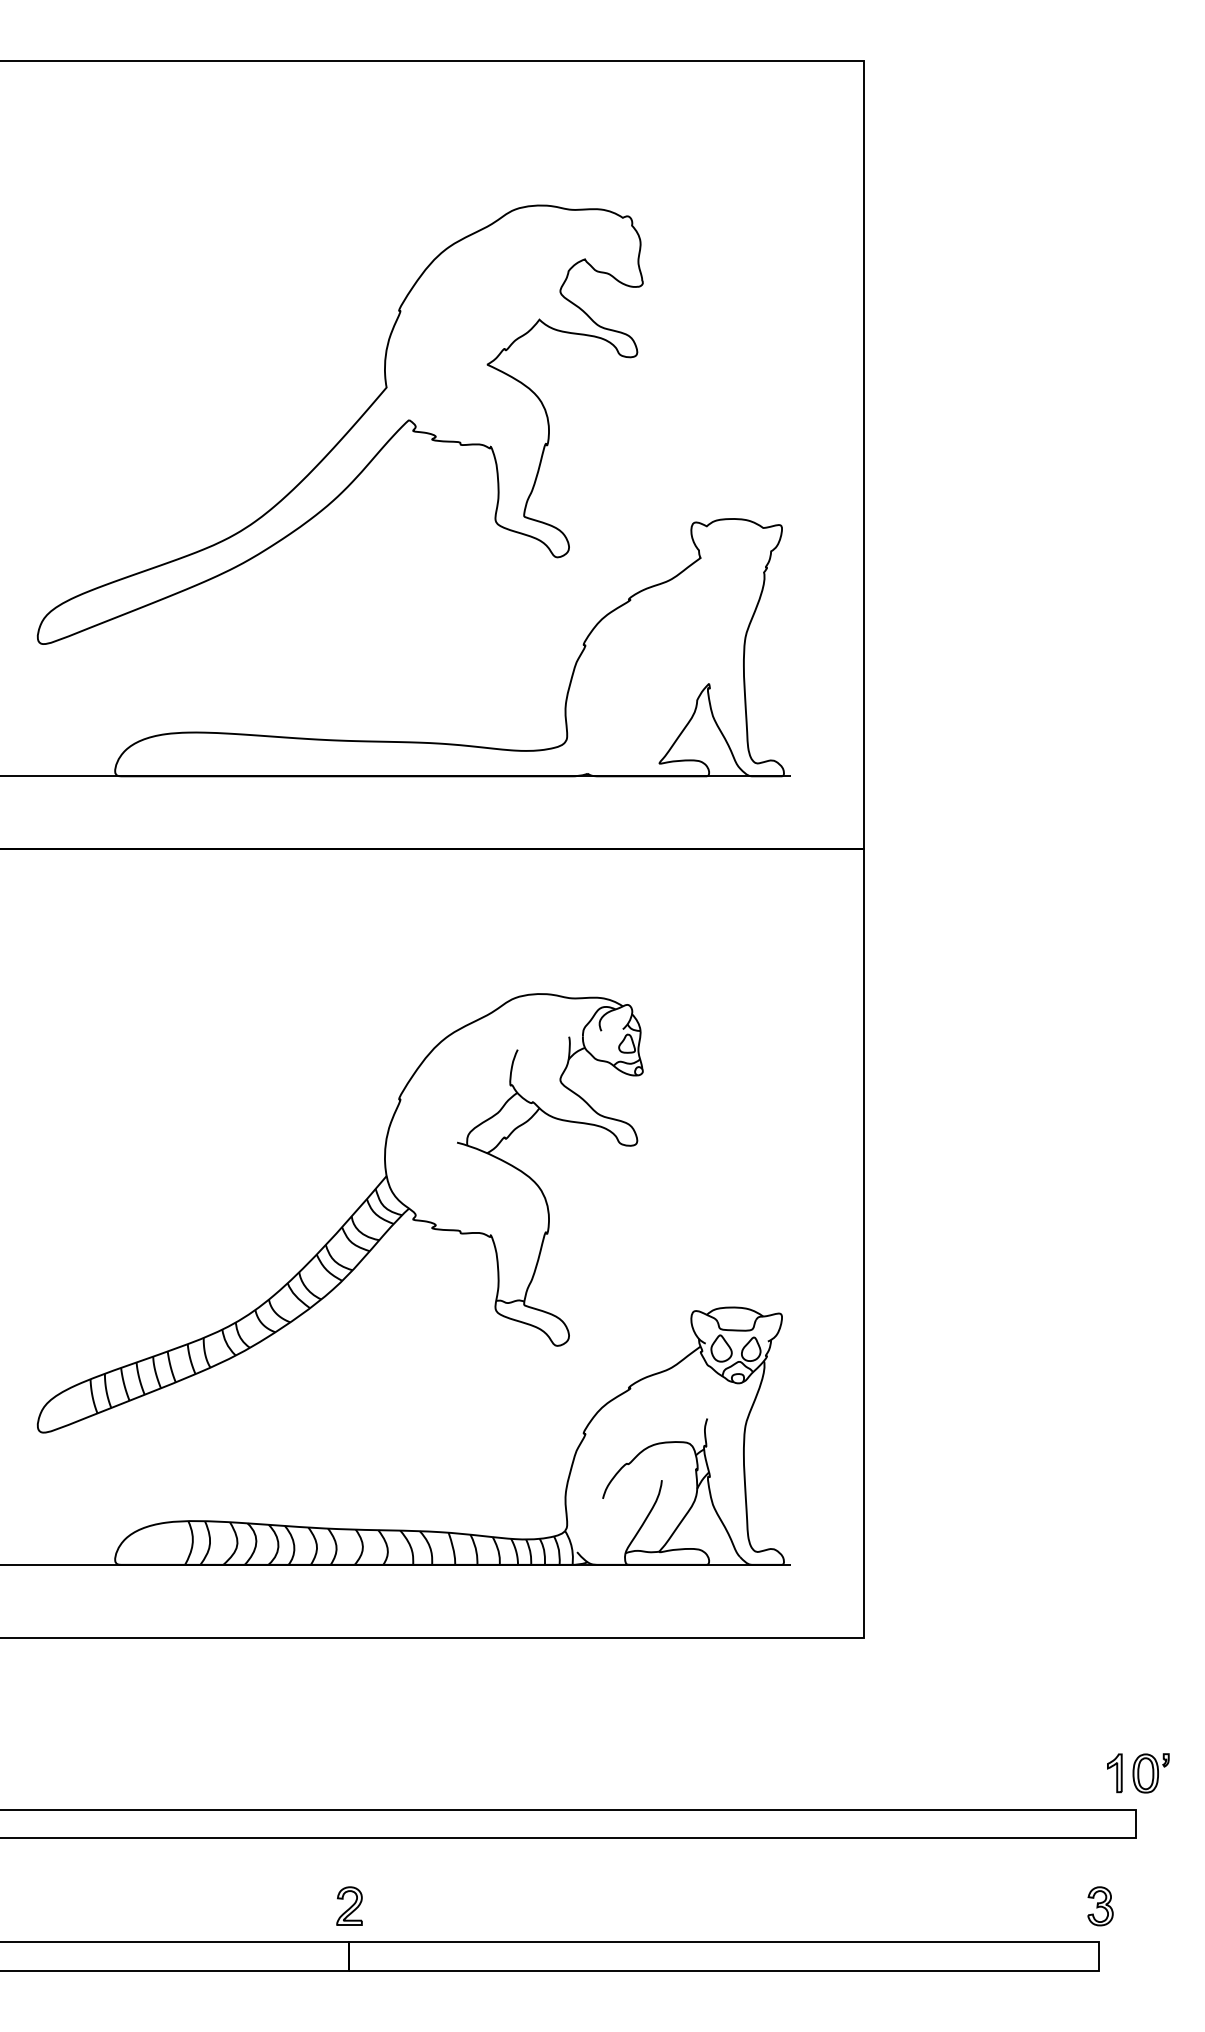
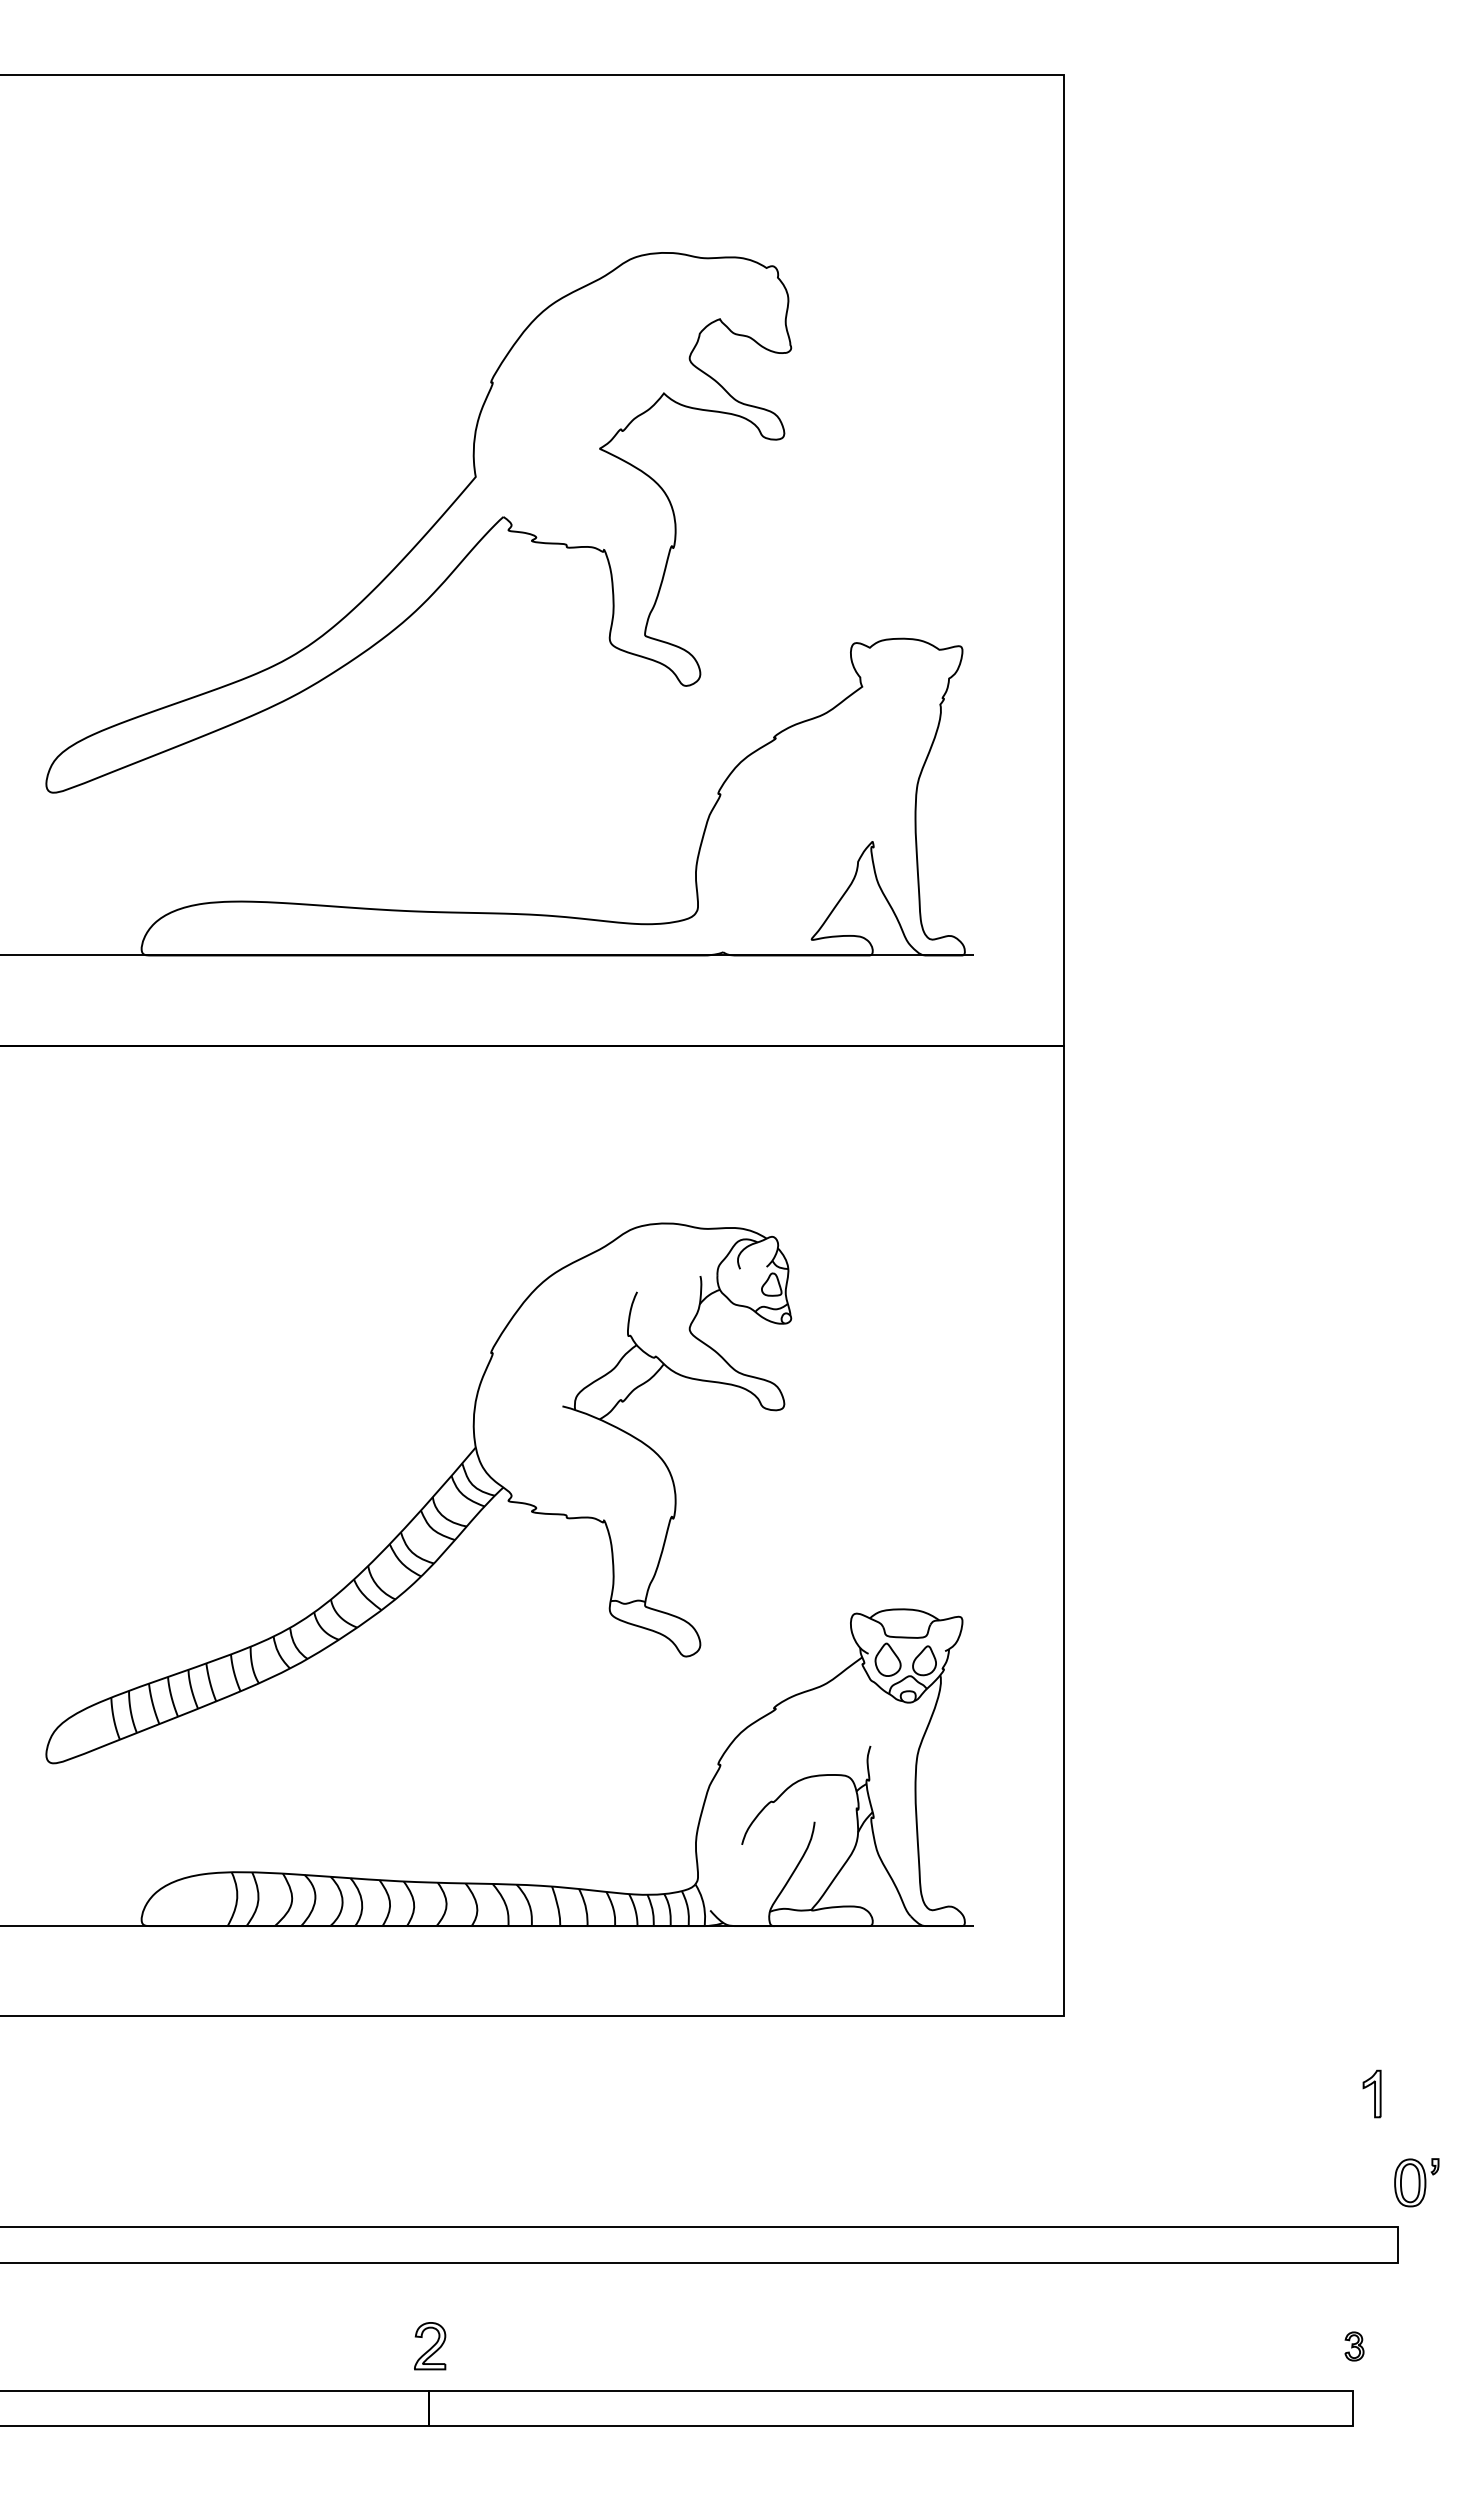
part: (1114, 1773) -> (1371, 2094), moved
part: (1100, 1906) -> (1354, 2346), size x0.6

